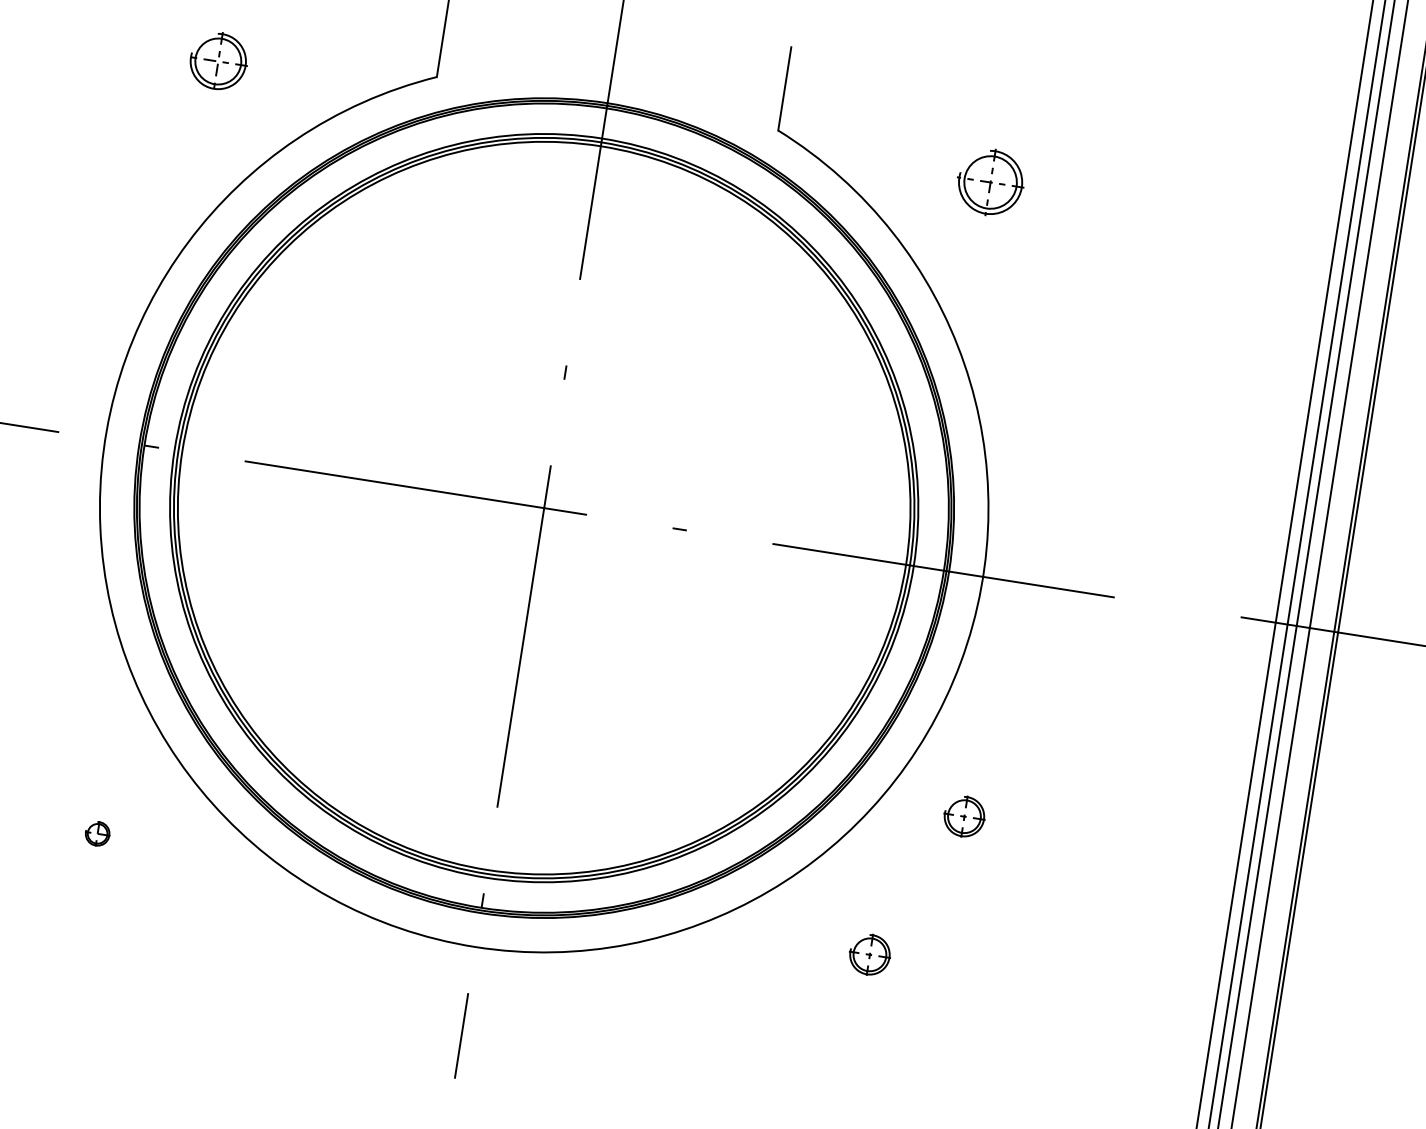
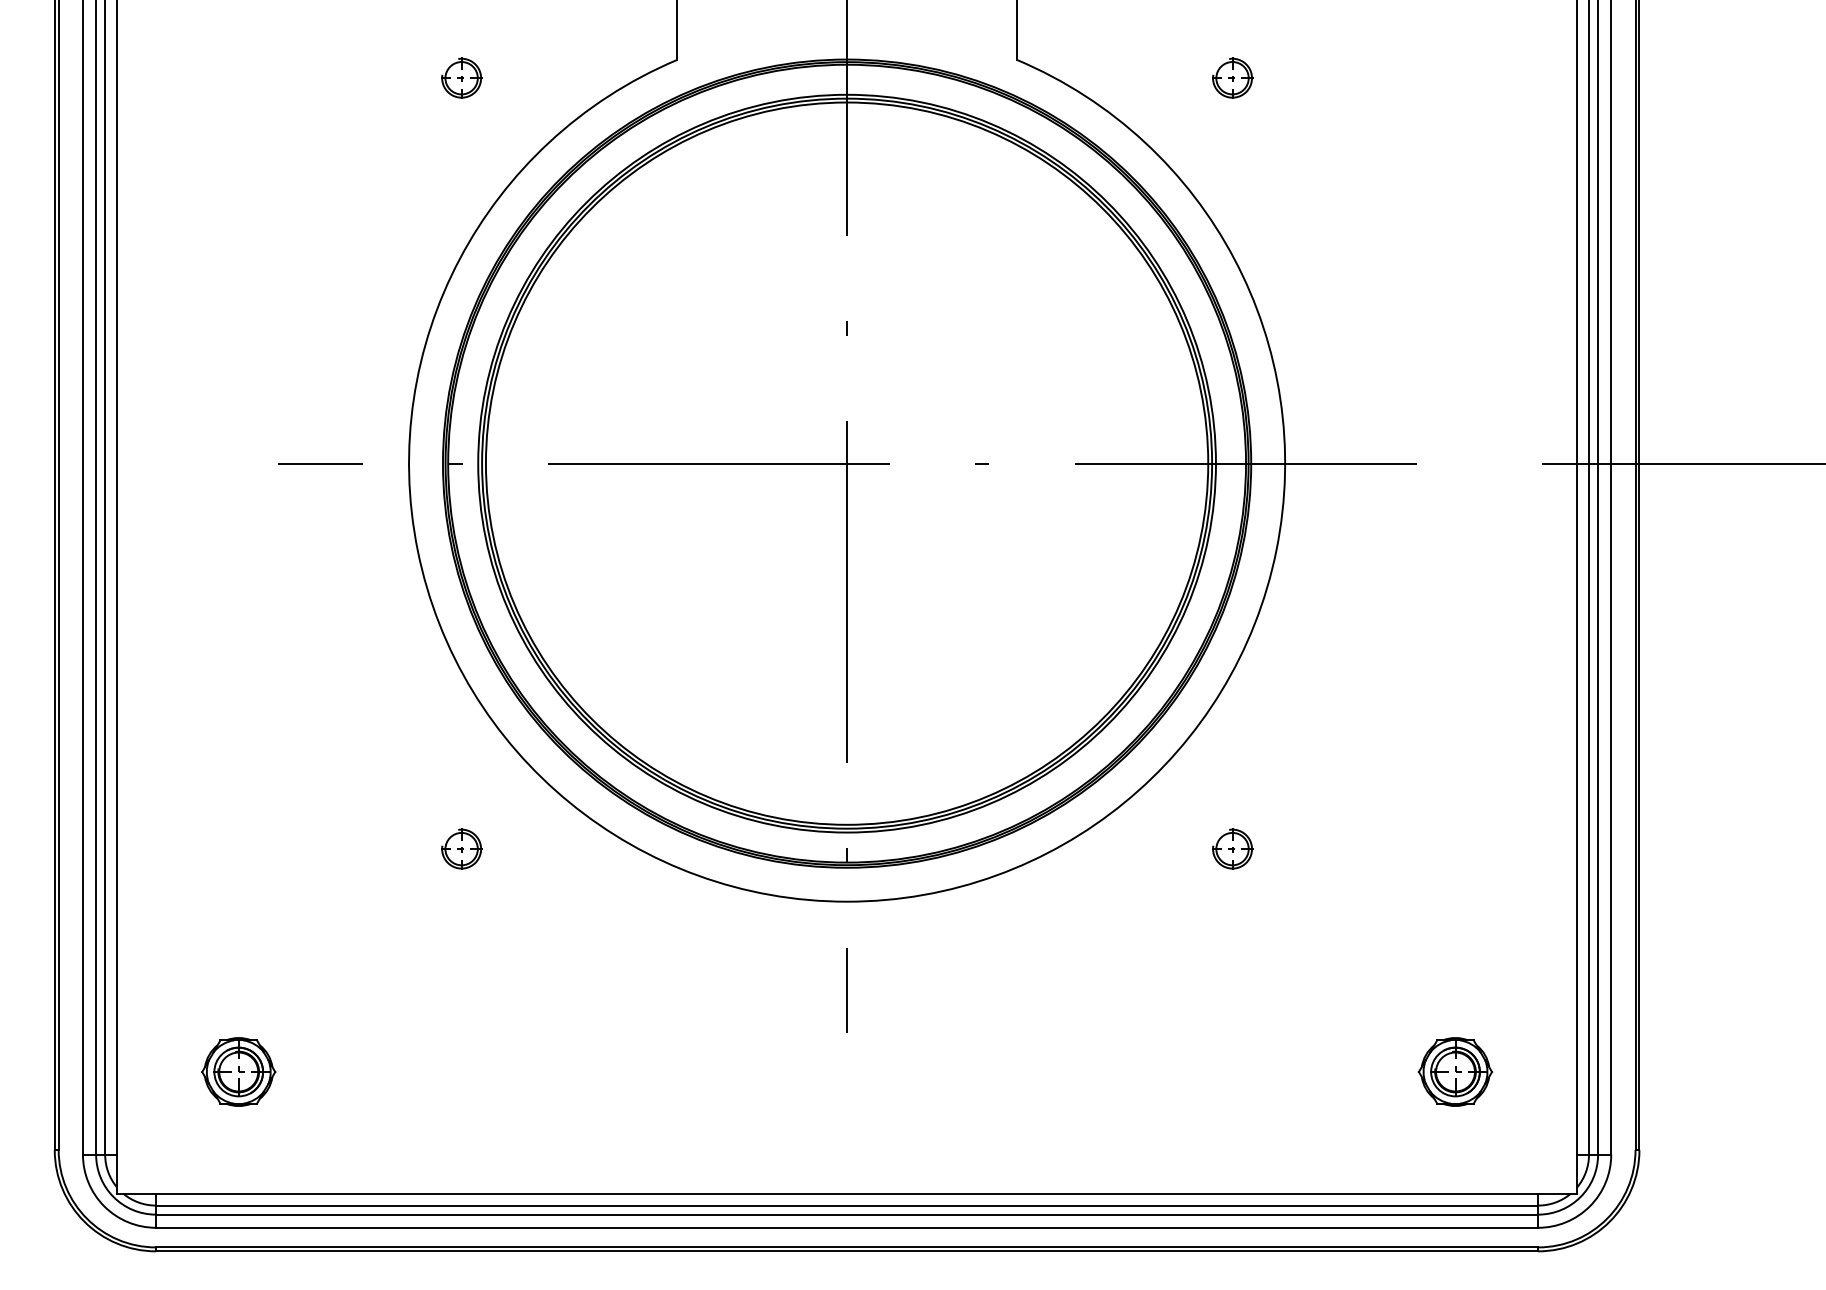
part: (218, 60) -> (461, 77), size x0.71
part: (990, 181) -> (1232, 77), size x0.62
part: (964, 816) -> (1303, 699), removed
part: (97, 833) -> (461, 848), size x1.67

